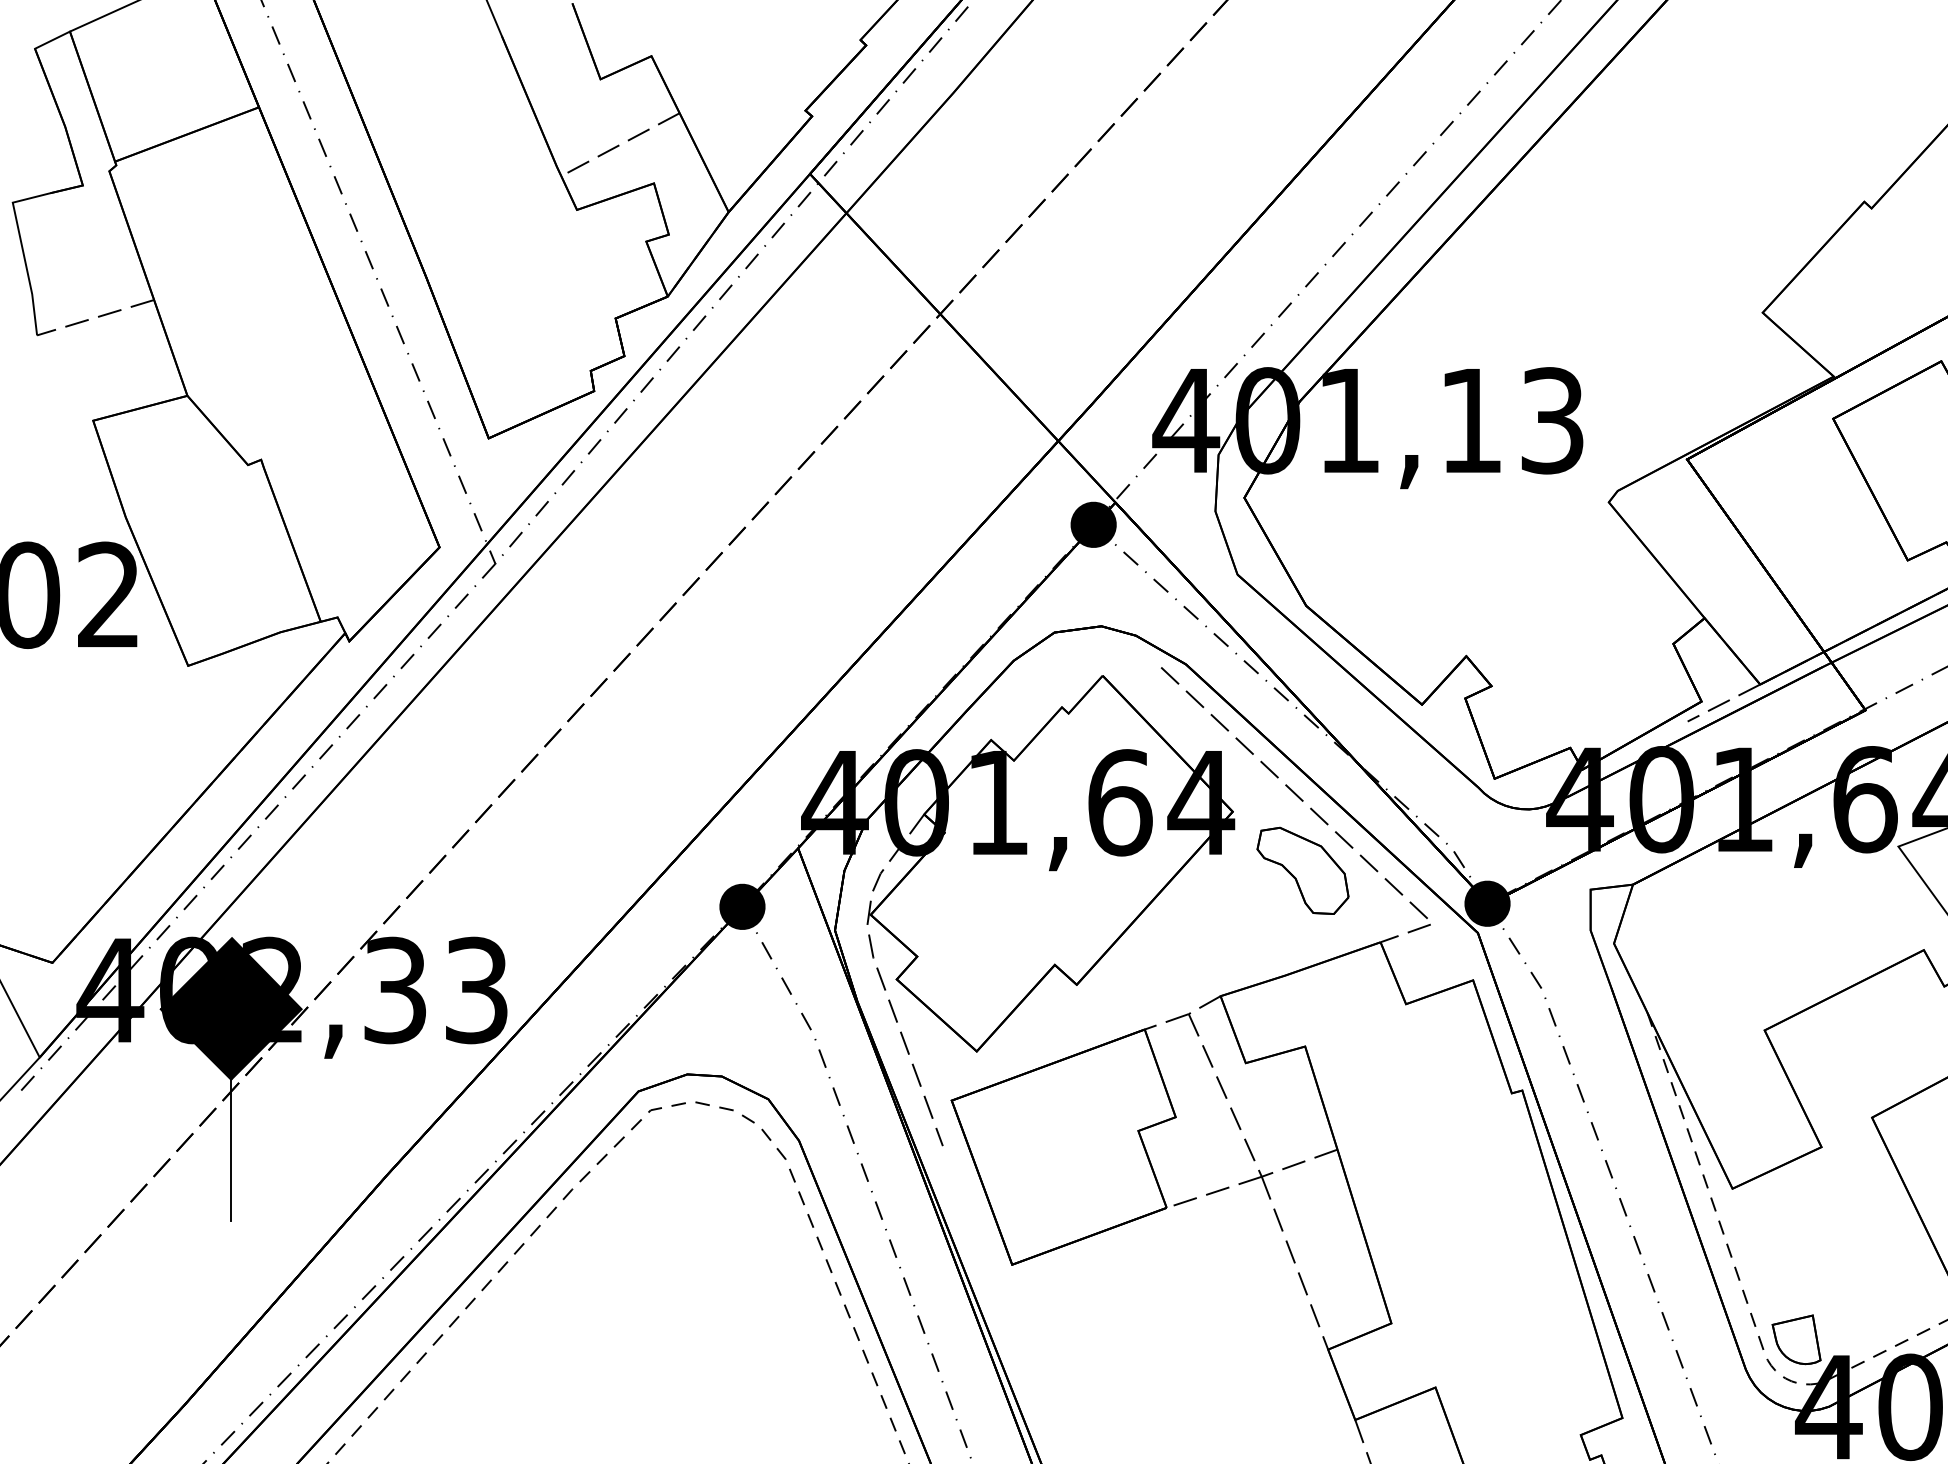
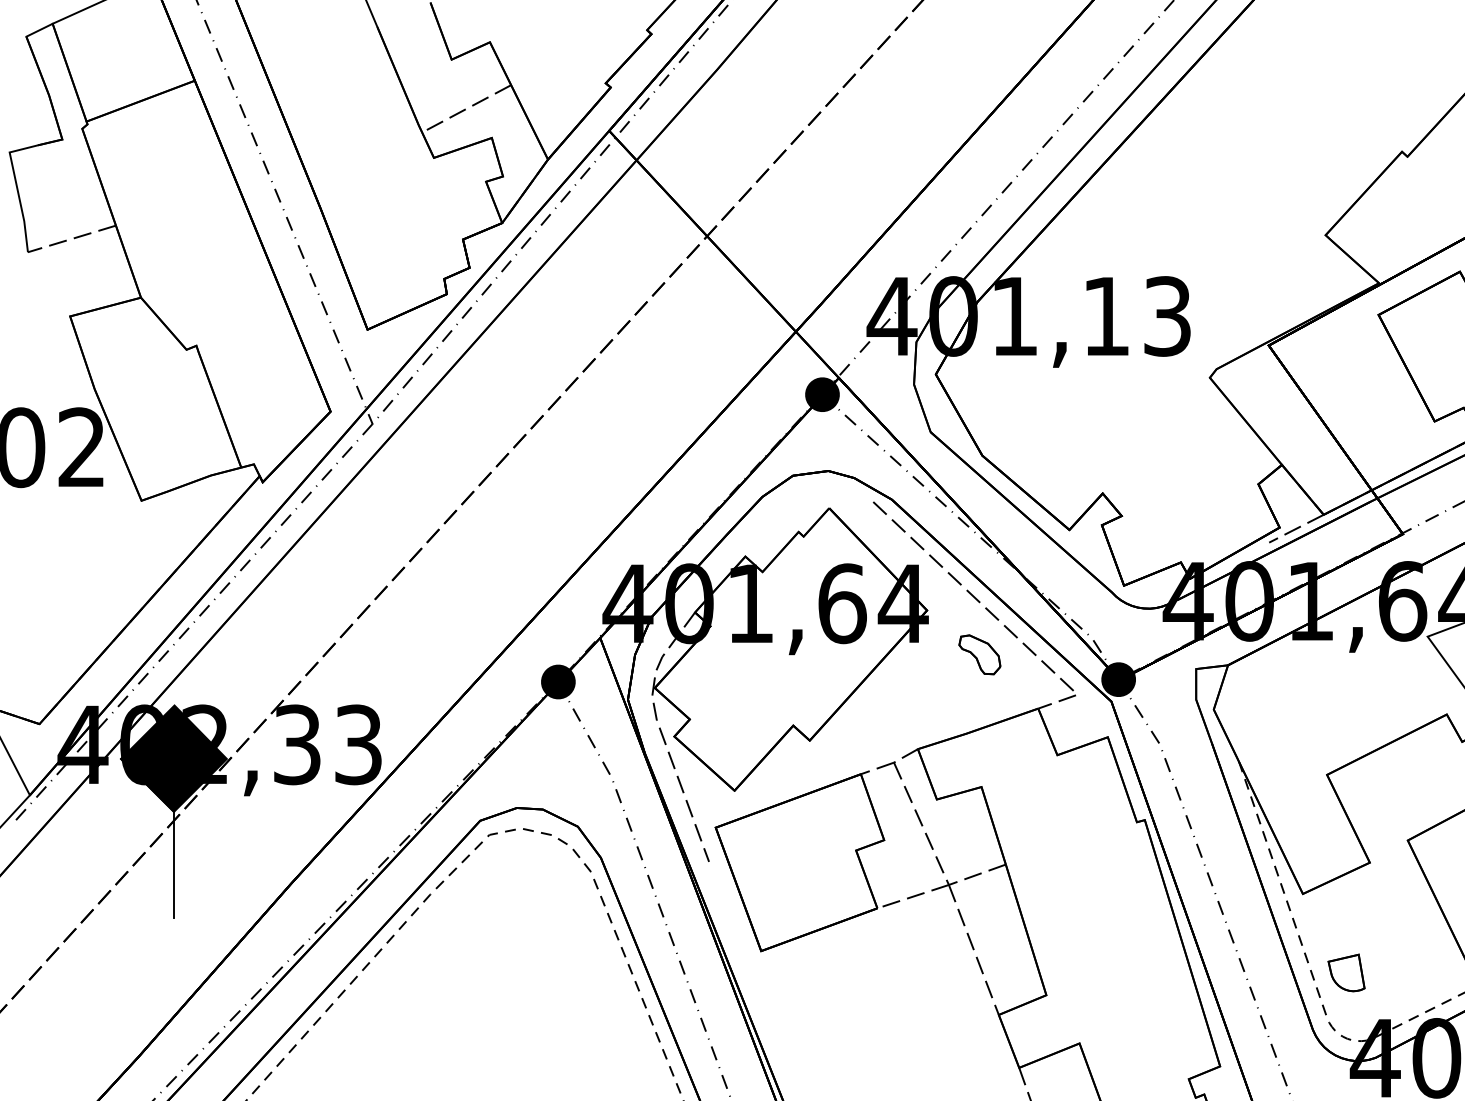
part: (1302, 870) -> (979, 654), size x0.6
part: (1796, 1339) -> (1346, 972), moved

